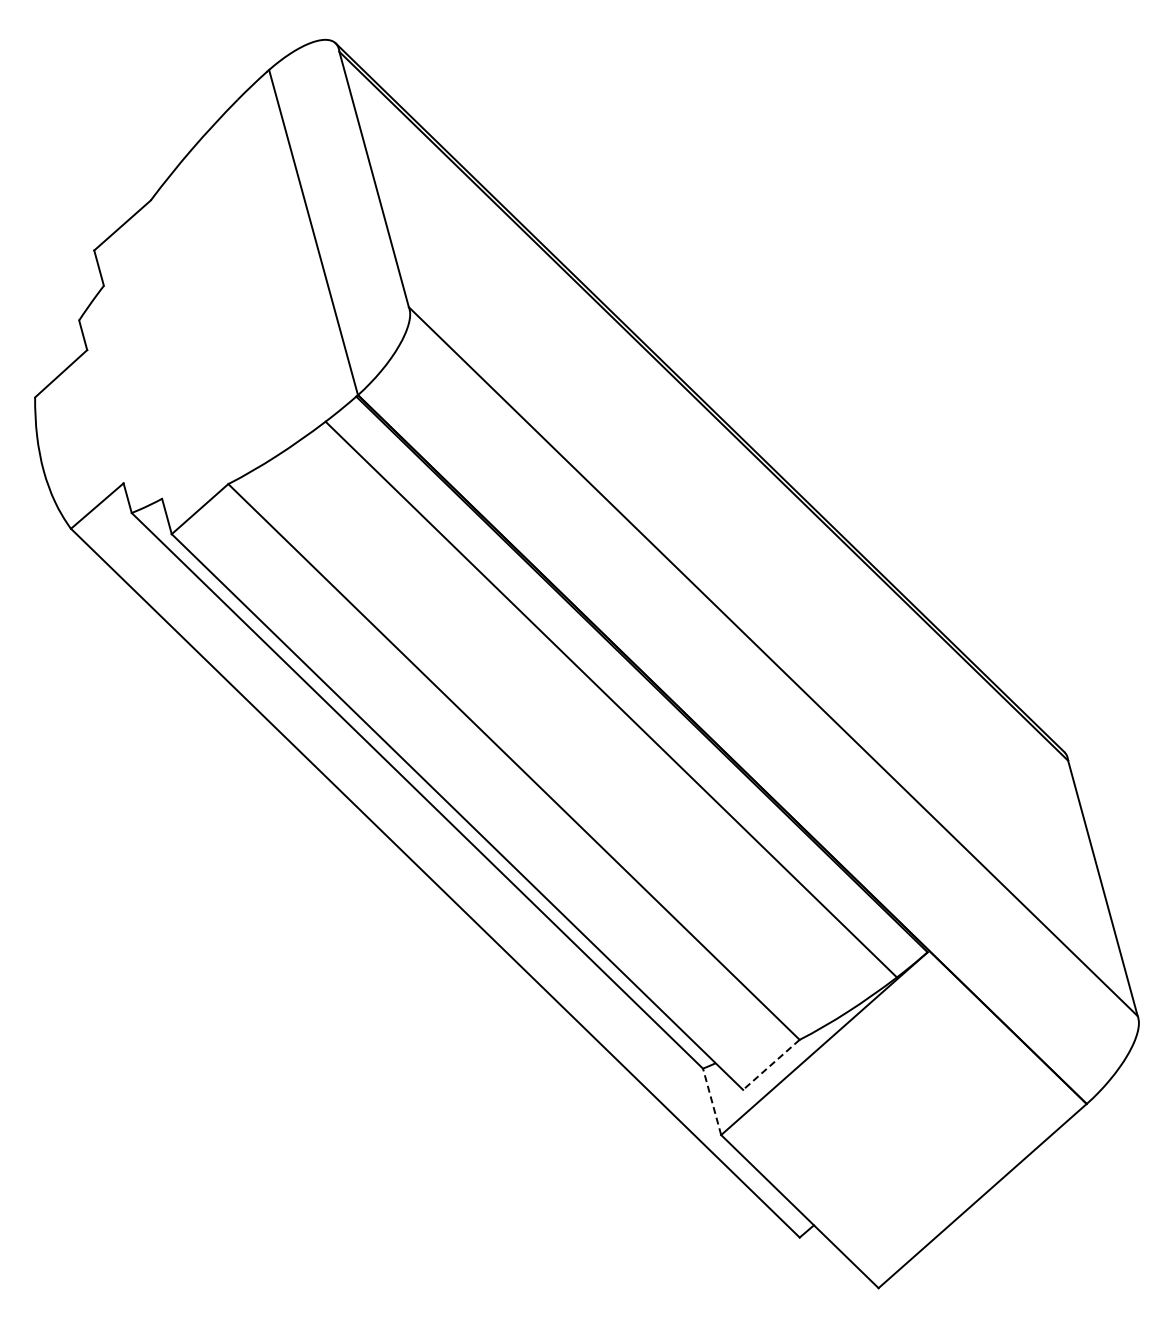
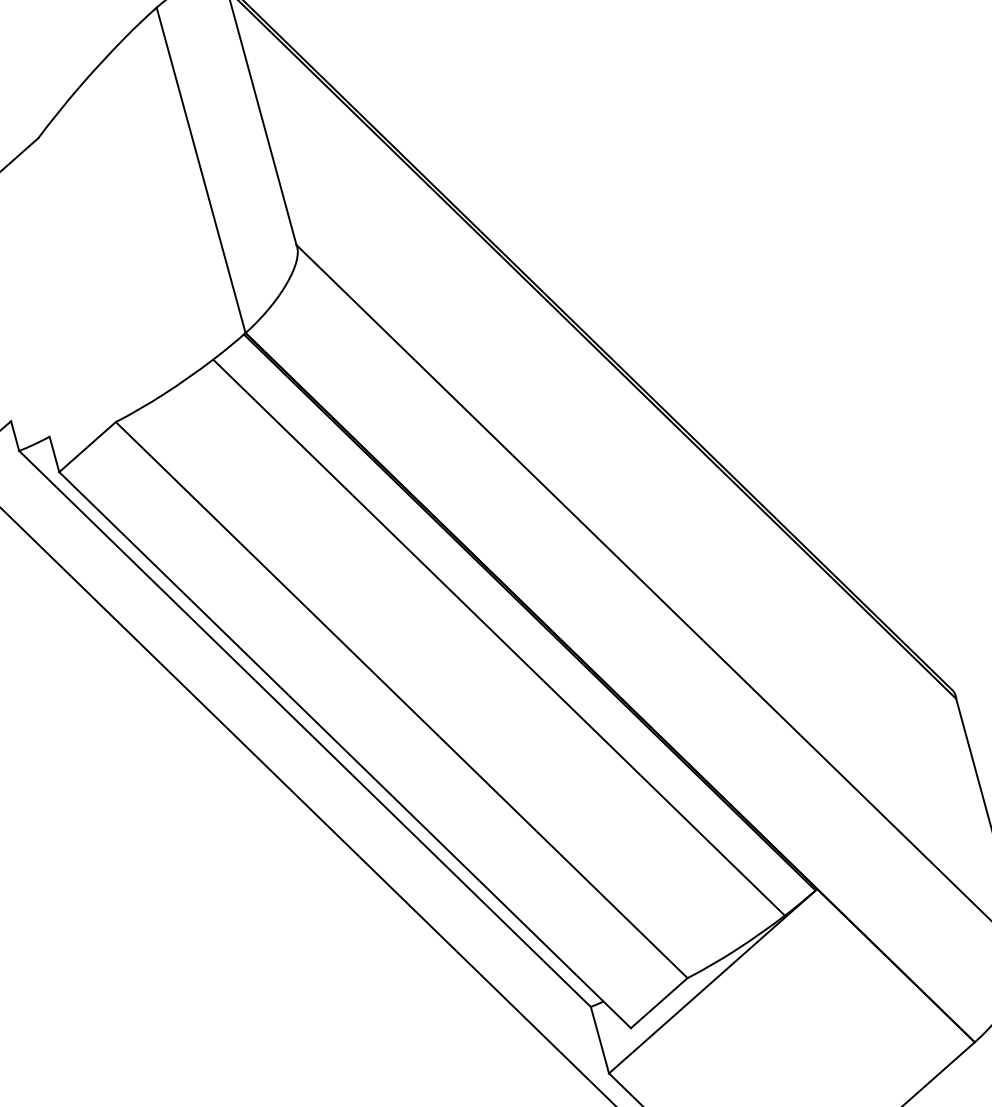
line: (771, 1064) -> (659, 1002), dashed -> solid
line: (712, 1101) -> (600, 1039), dashed -> solid

